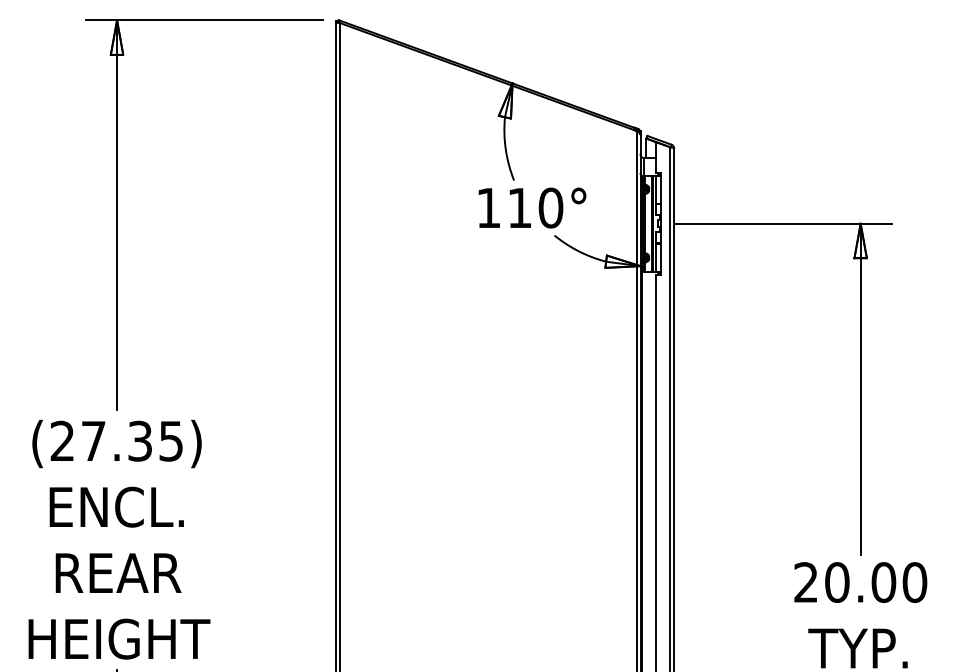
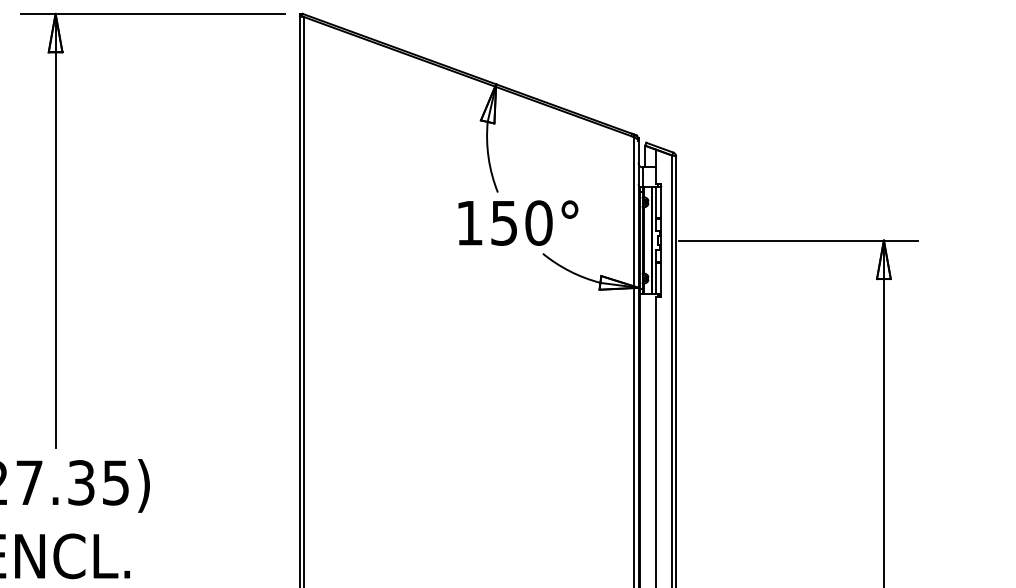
text: (519, 208) -> (503, 223), 110° -> 150°

